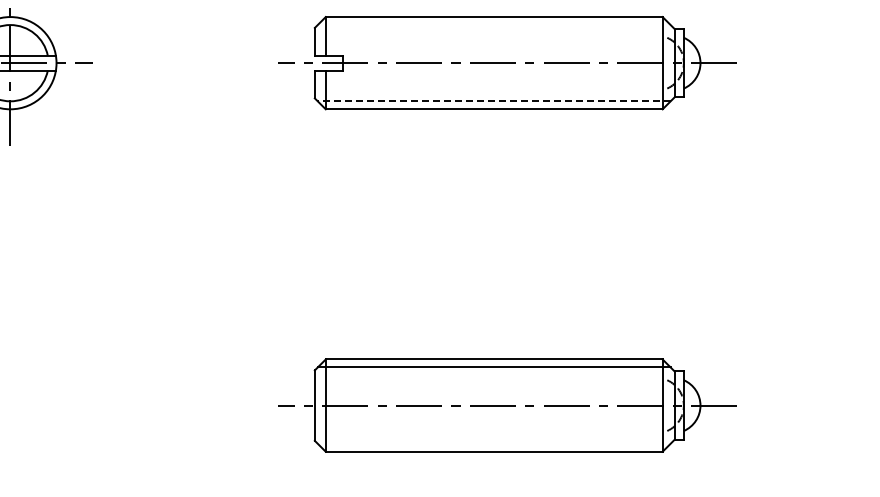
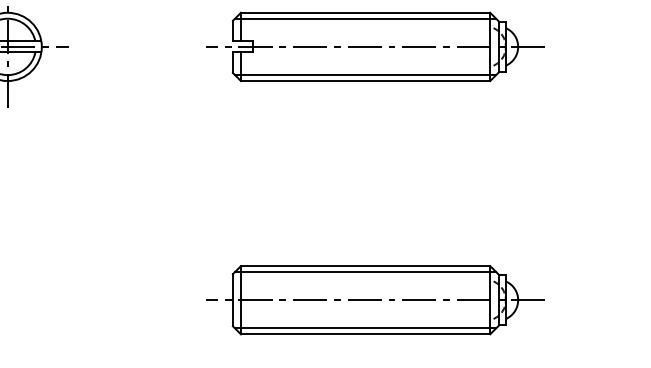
line: (493, 25) -> (365, 19), added
line: (493, 101) -> (365, 75), dashed -> solid
line: (493, 443) -> (365, 328), added

